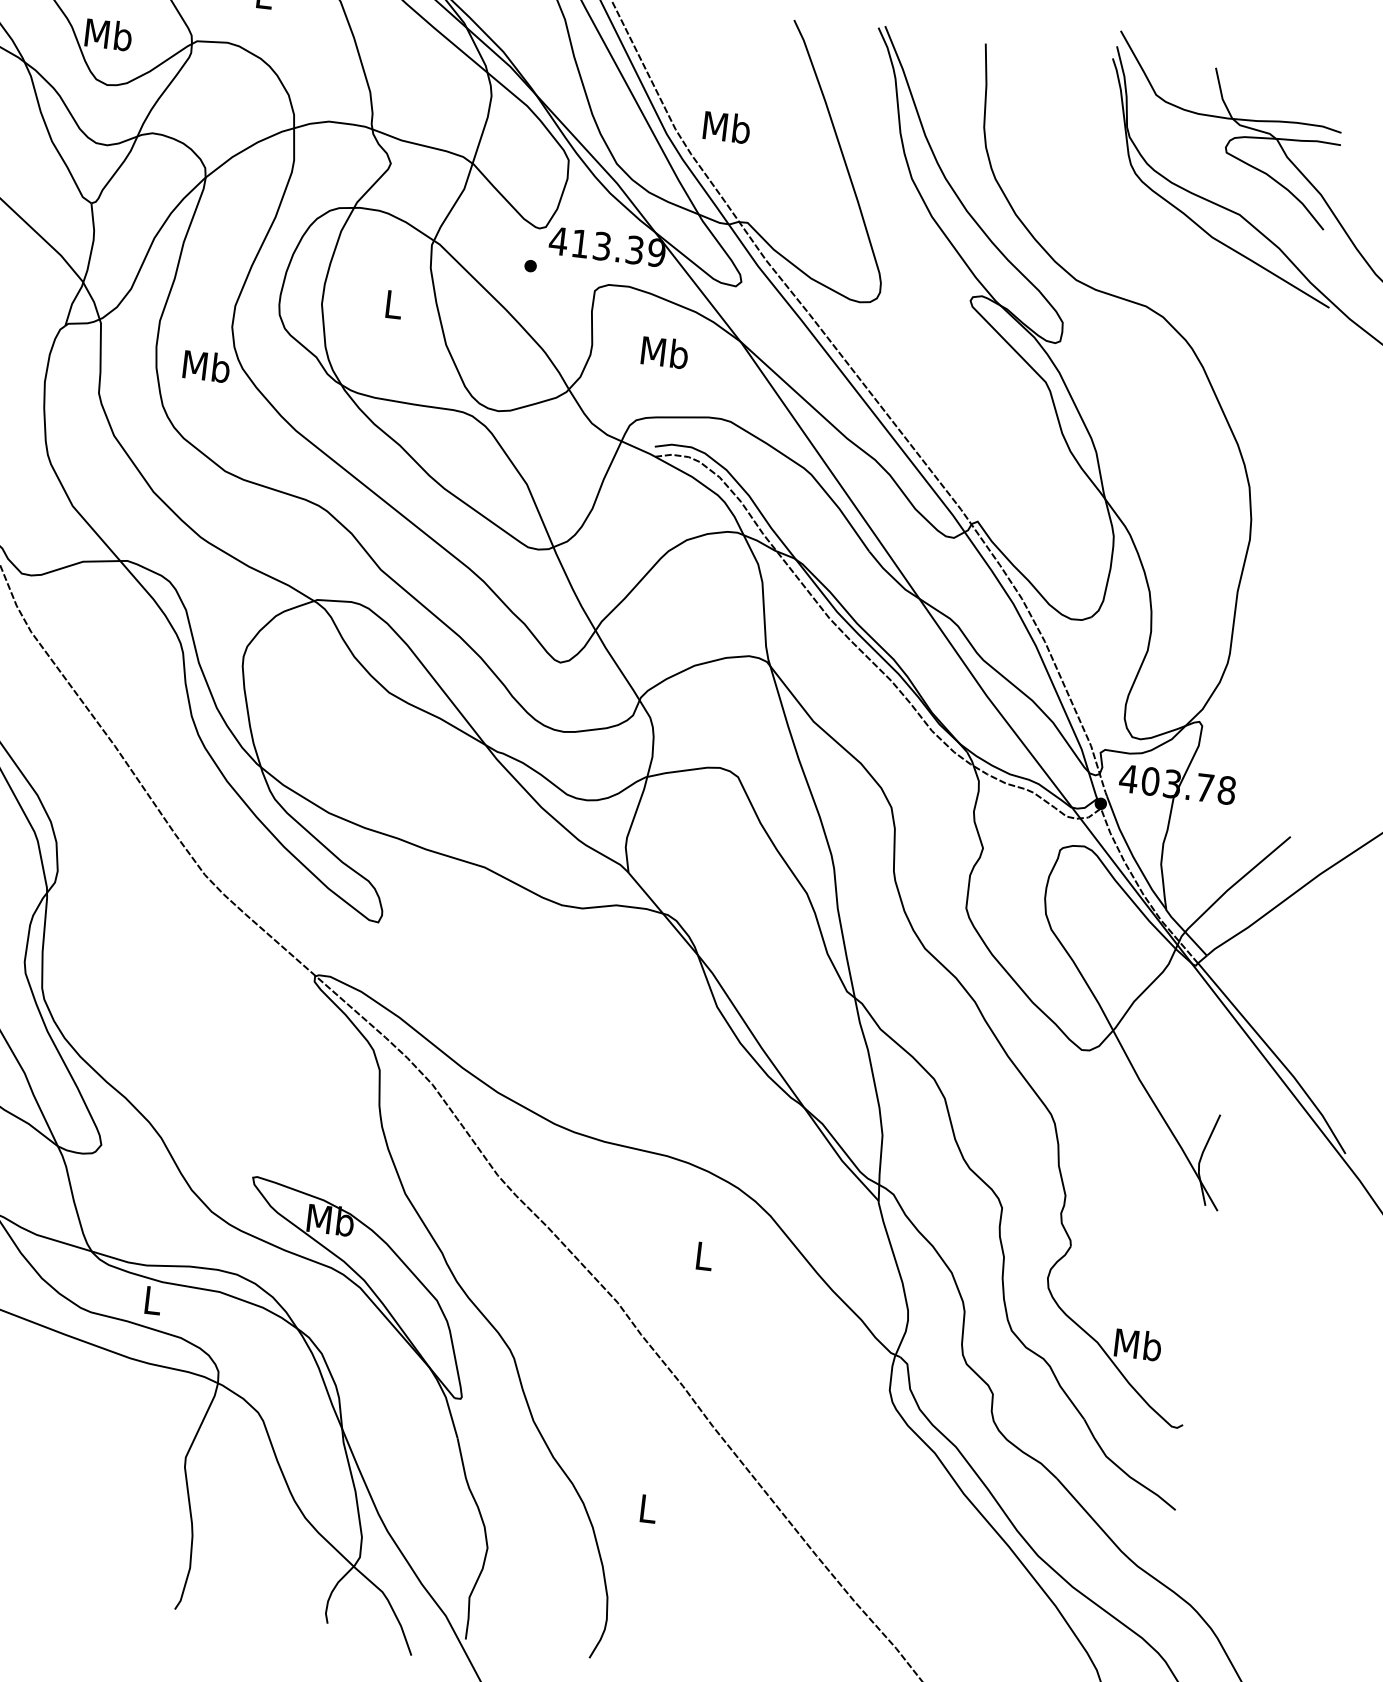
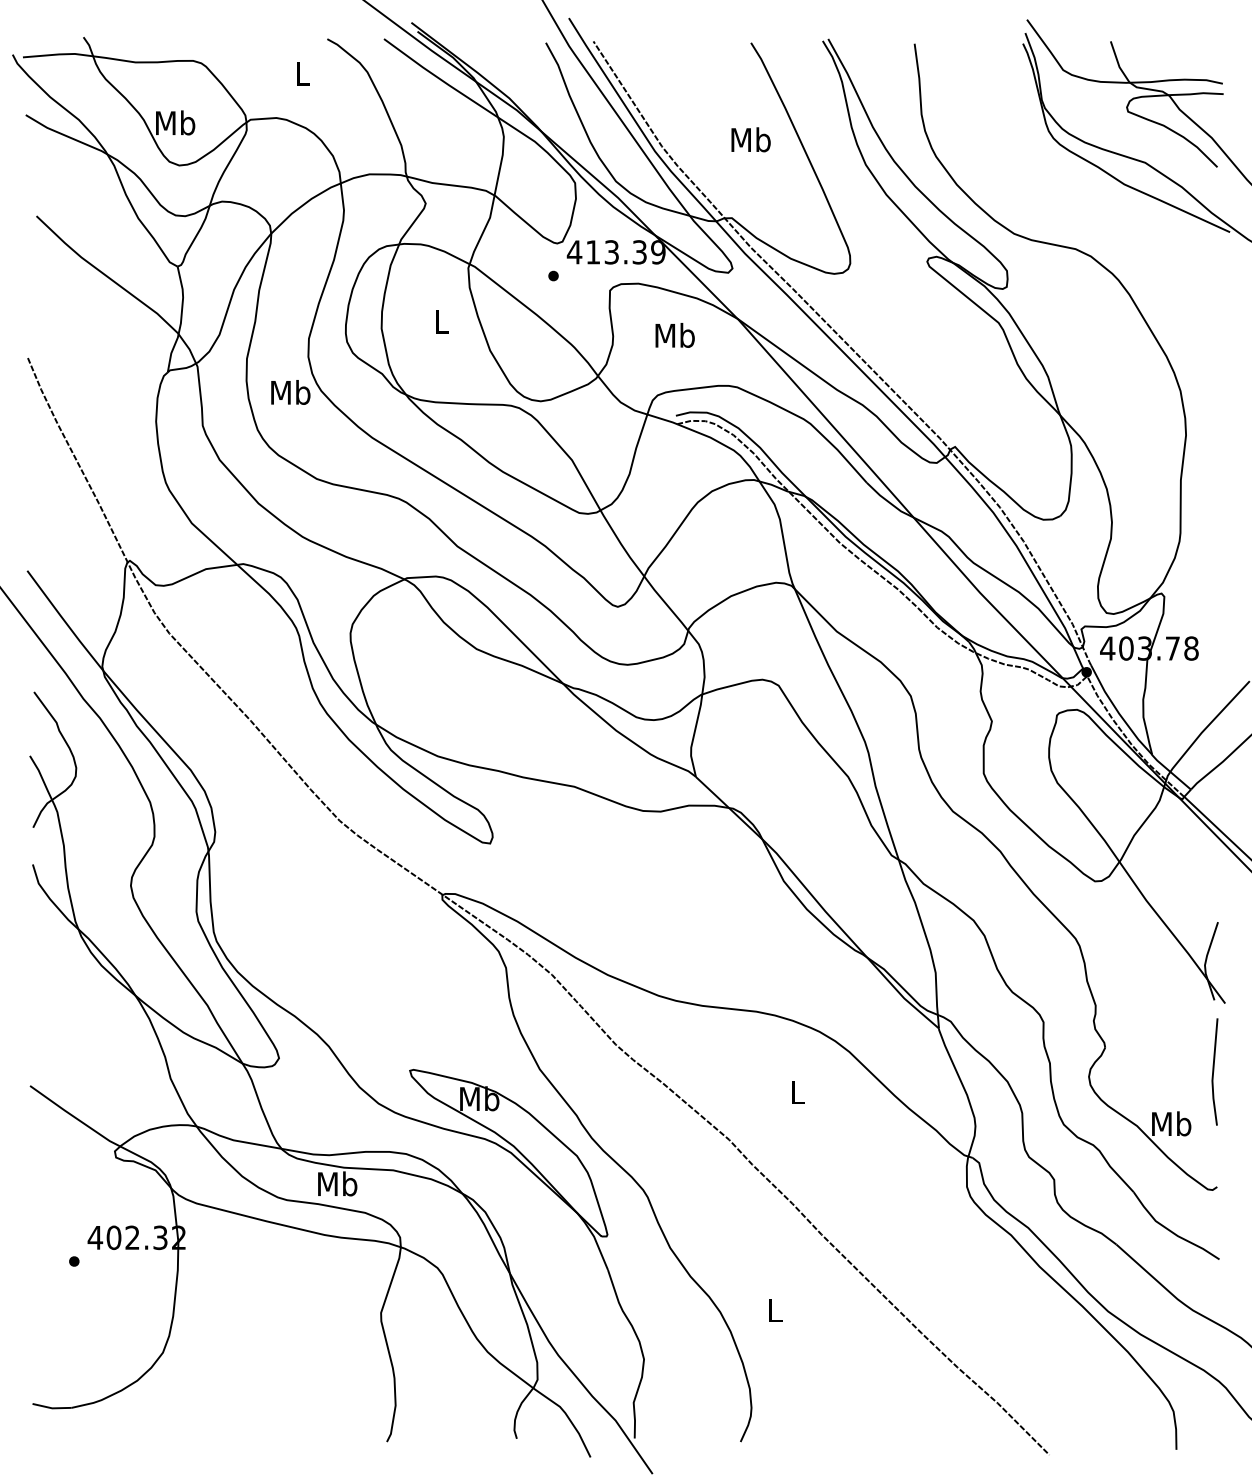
text: (726, 126) -> (750, 139), moved
line: (1195, 1289) -> (1214, 1071), added
text: (152, 1299) -> (337, 1183), L -> Mb

